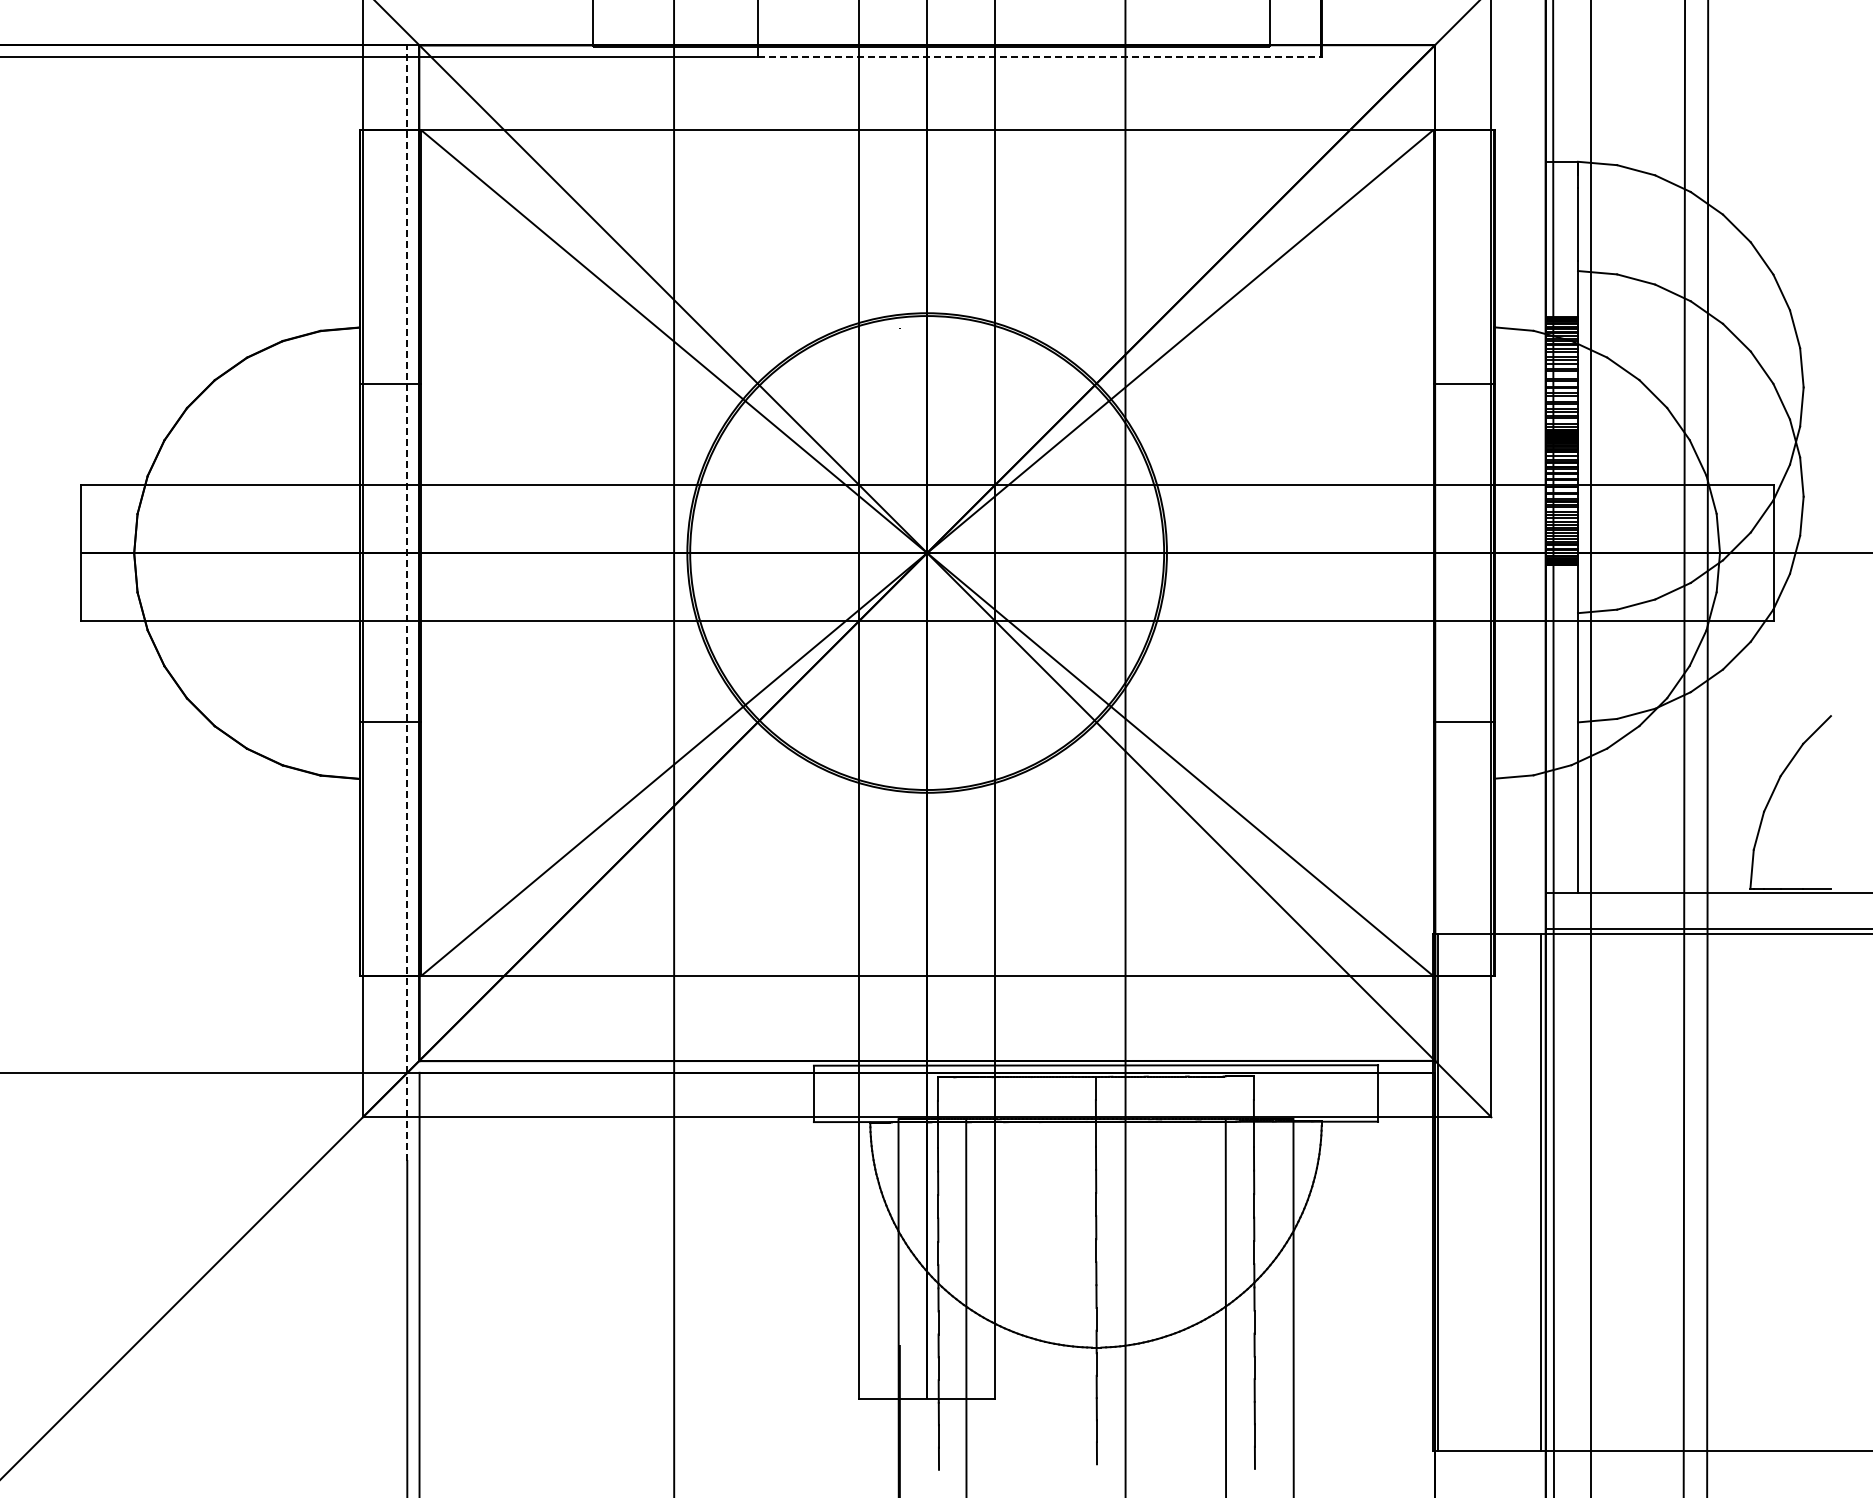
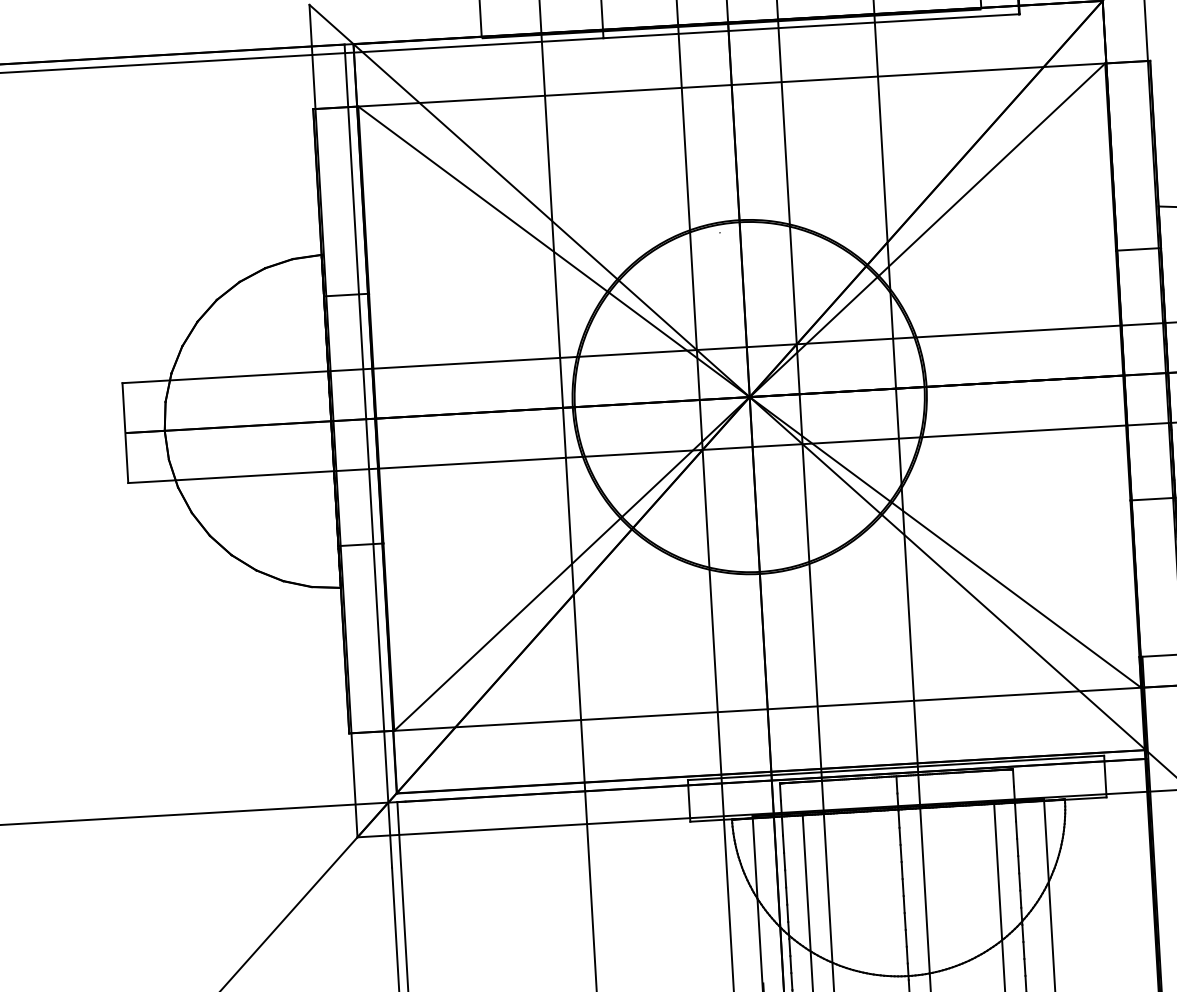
line: (1039, 56) -> (811, 26), dashed -> solid
line: (407, 603) -> (368, 456), dashed -> solid

